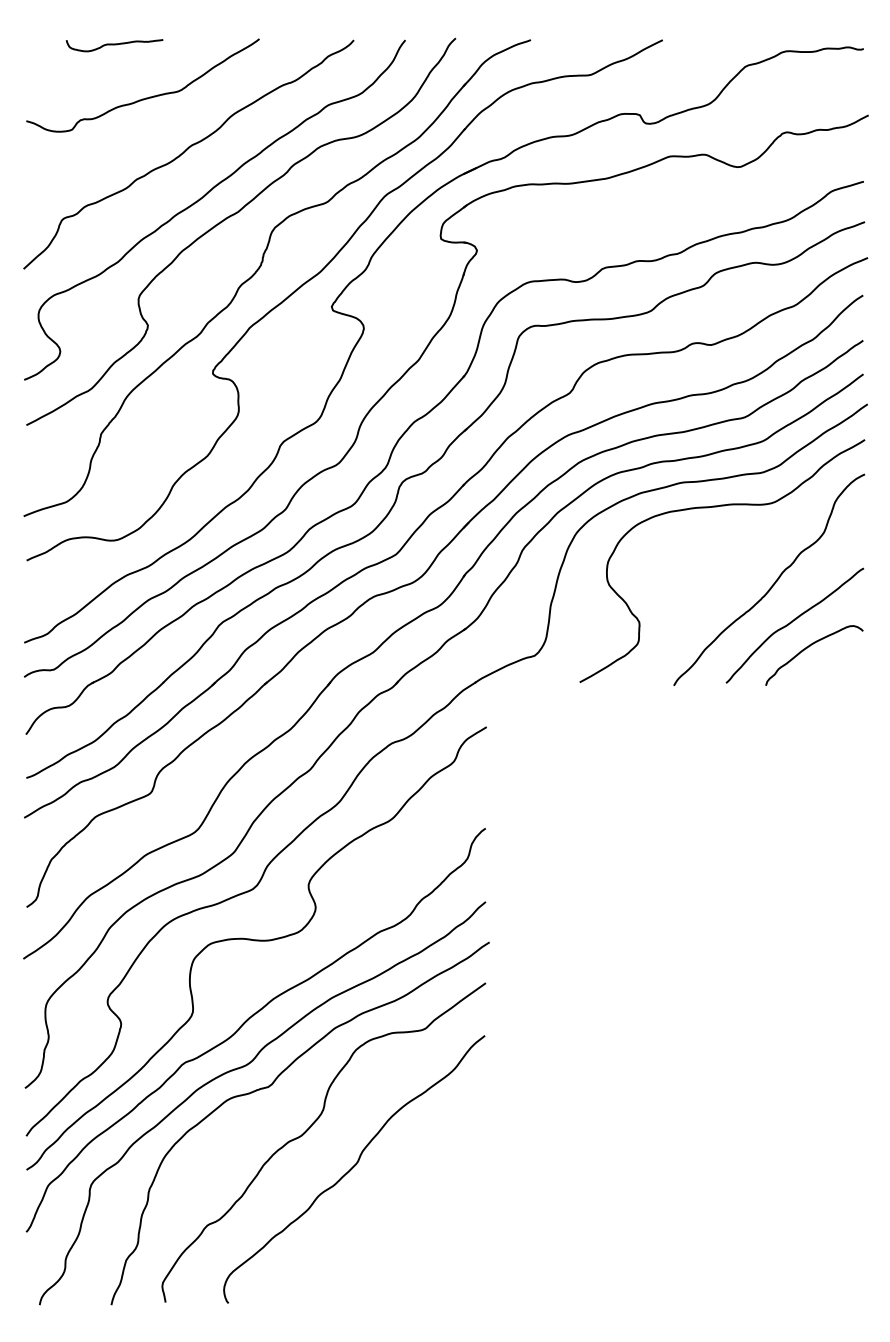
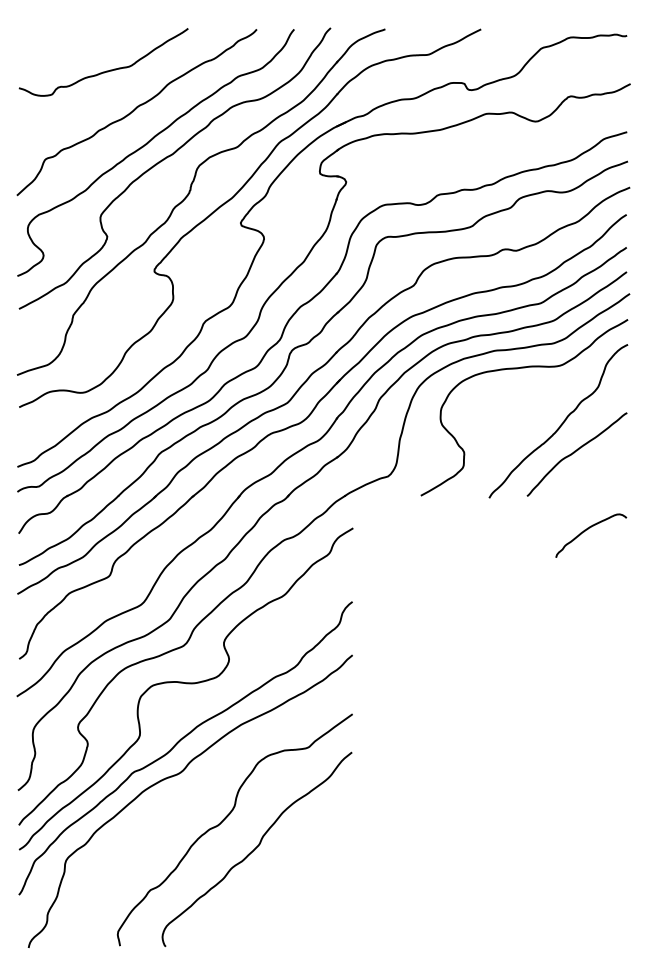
curve: (114, 45) -> (82, 33), removed
curve: (809, 647) -> (587, 529), moved
curve: (272, 1085) -> (197, 788), removed

